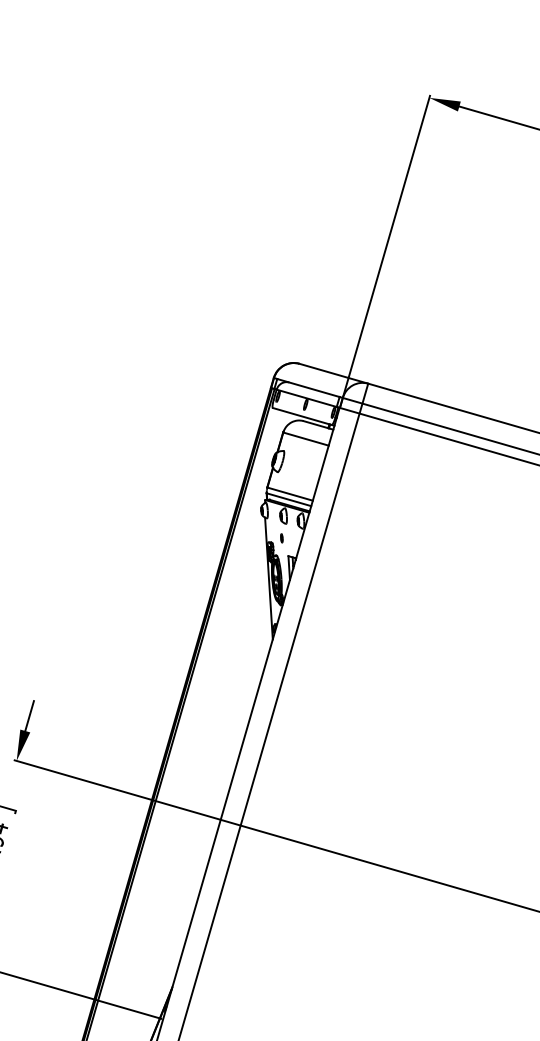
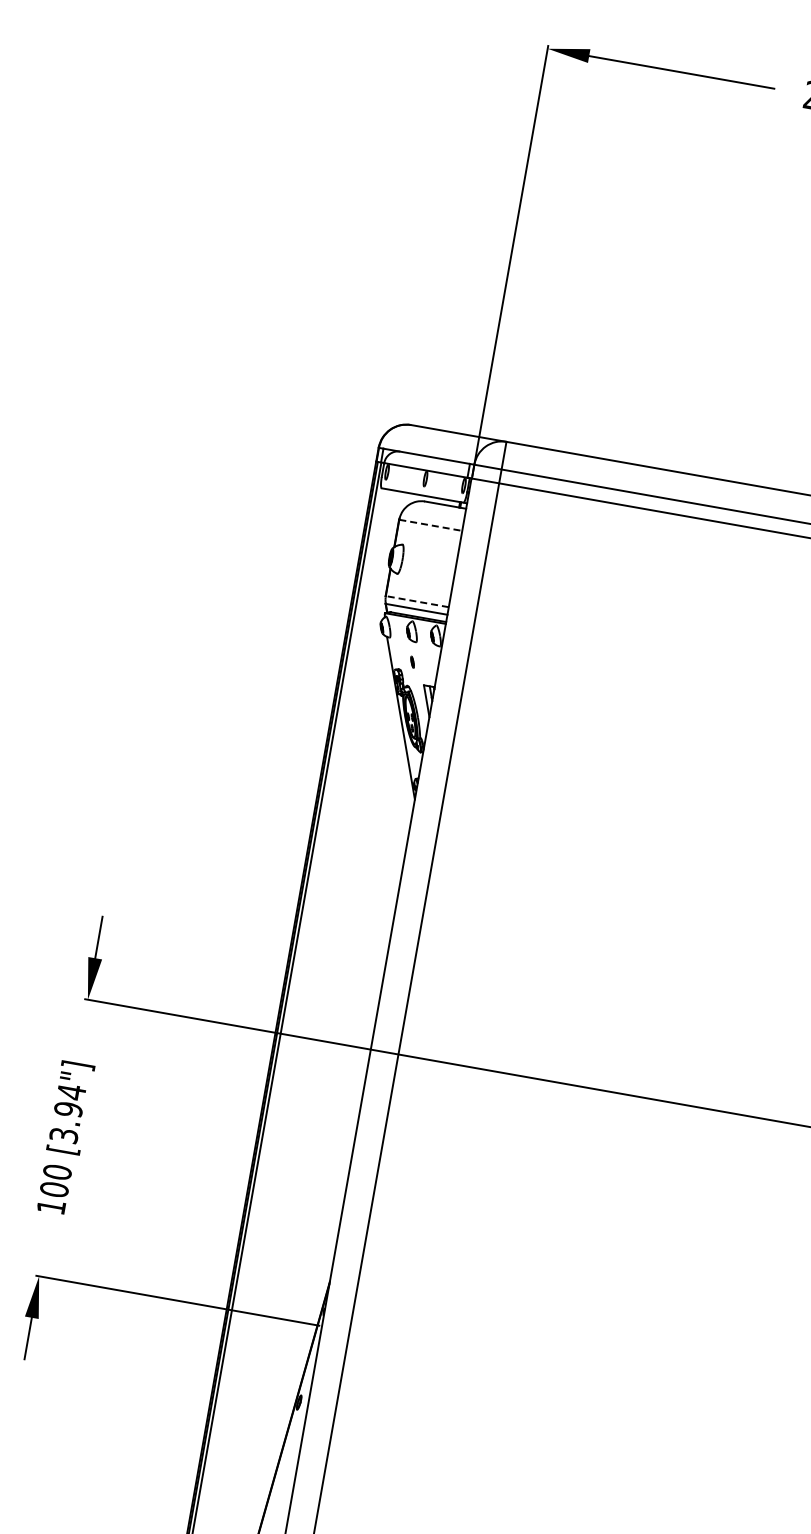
line: (305, 439) -> (430, 525), solid -> dashed
line: (290, 494) -> (417, 601), solid -> dashed

